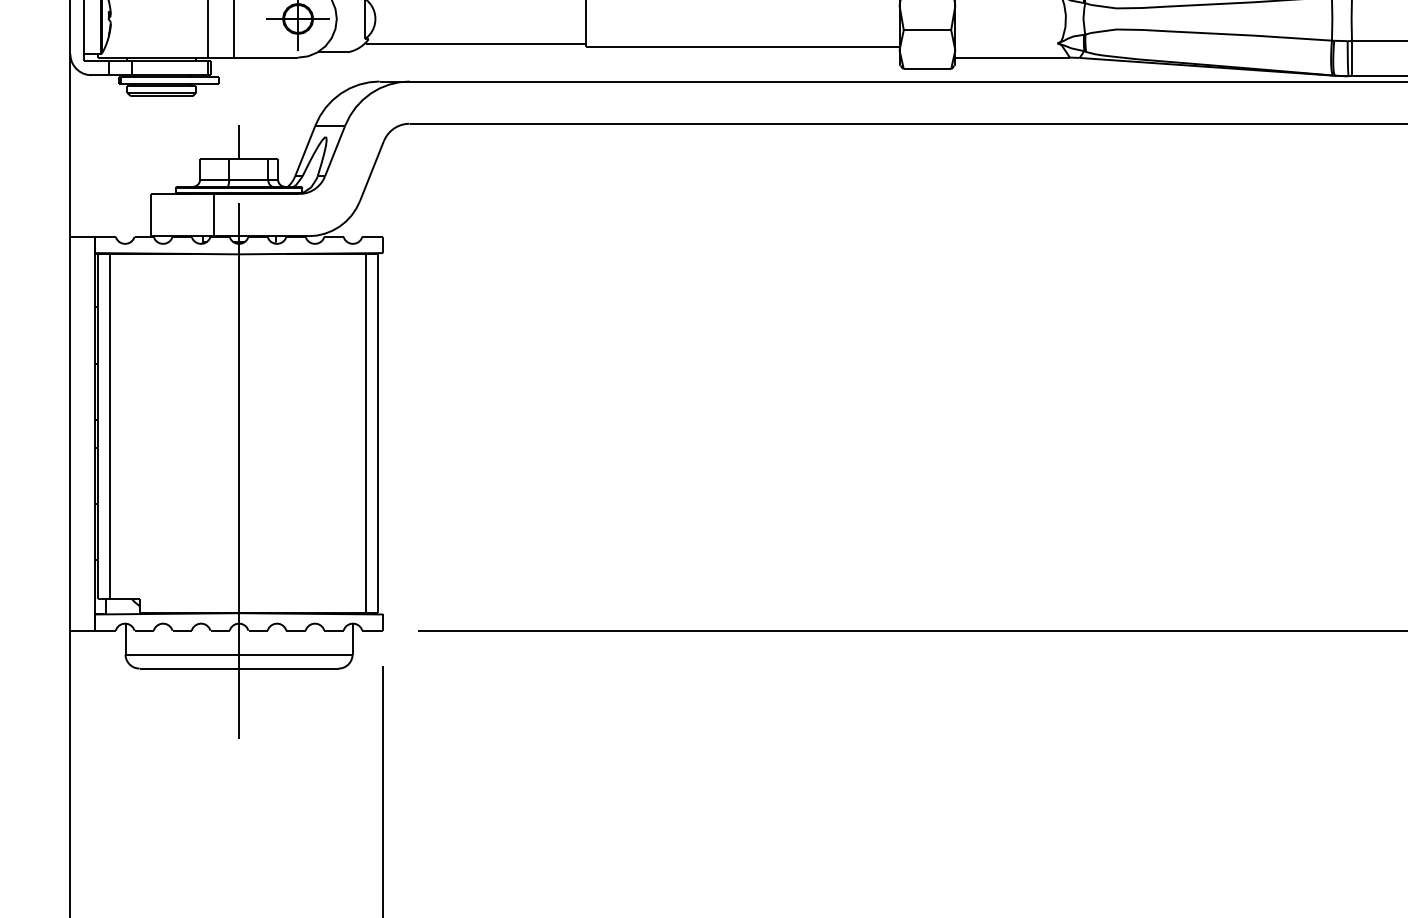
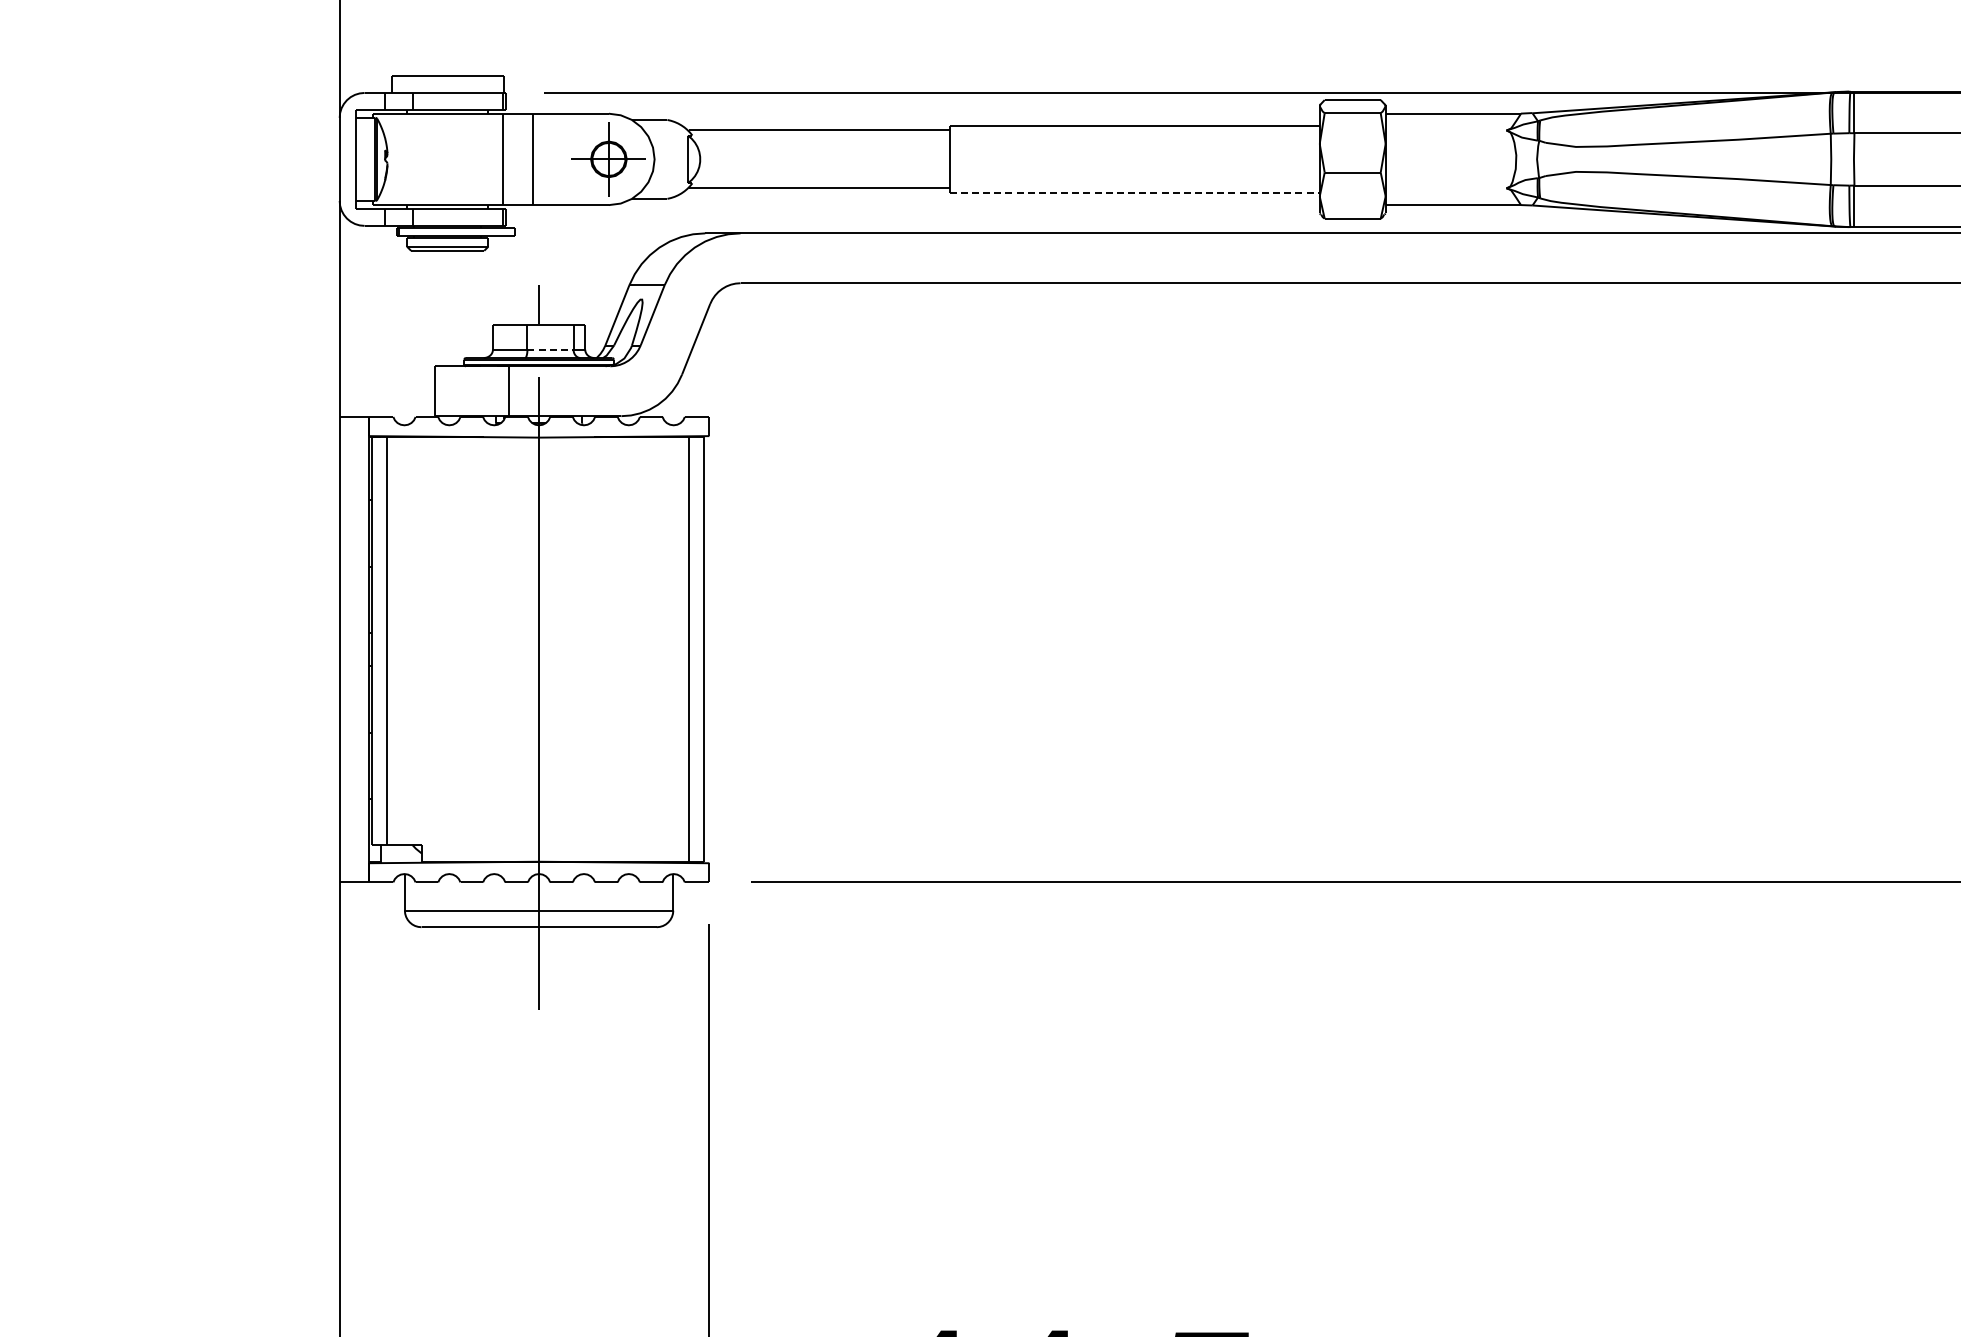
line: (743, 46) -> (1135, 192), solid -> dashed
line: (248, 179) -> (550, 349), solid -> dashed

